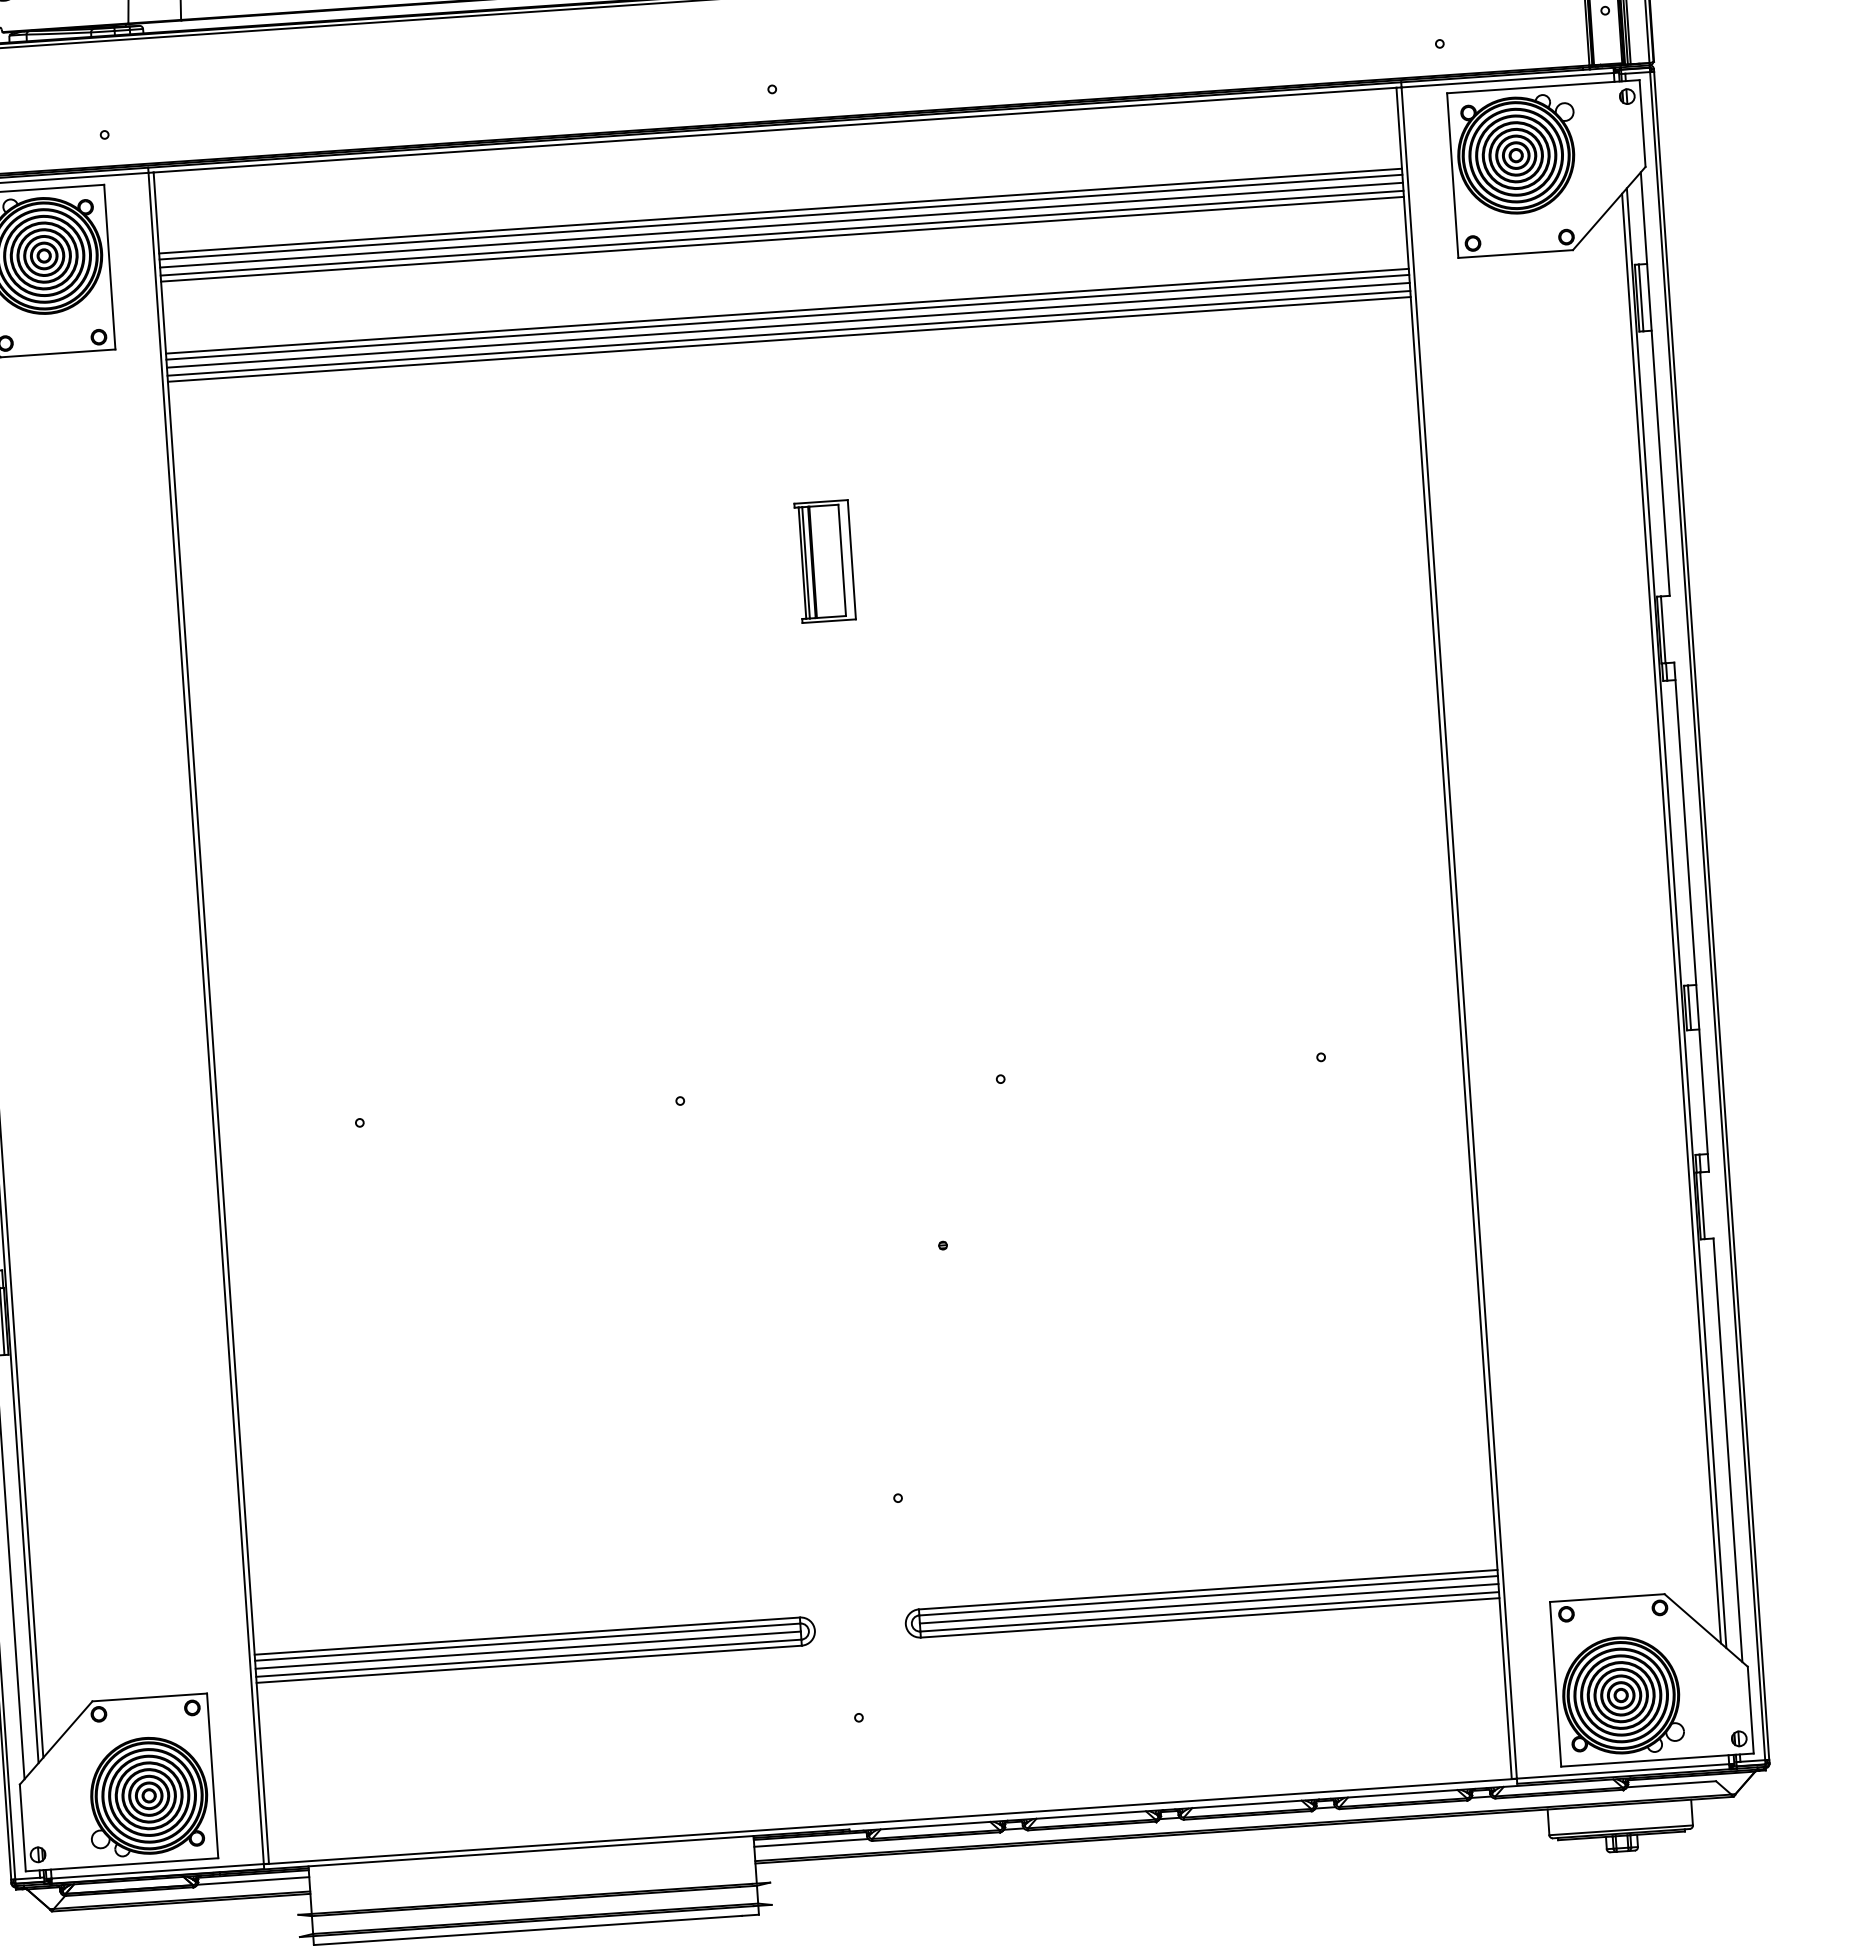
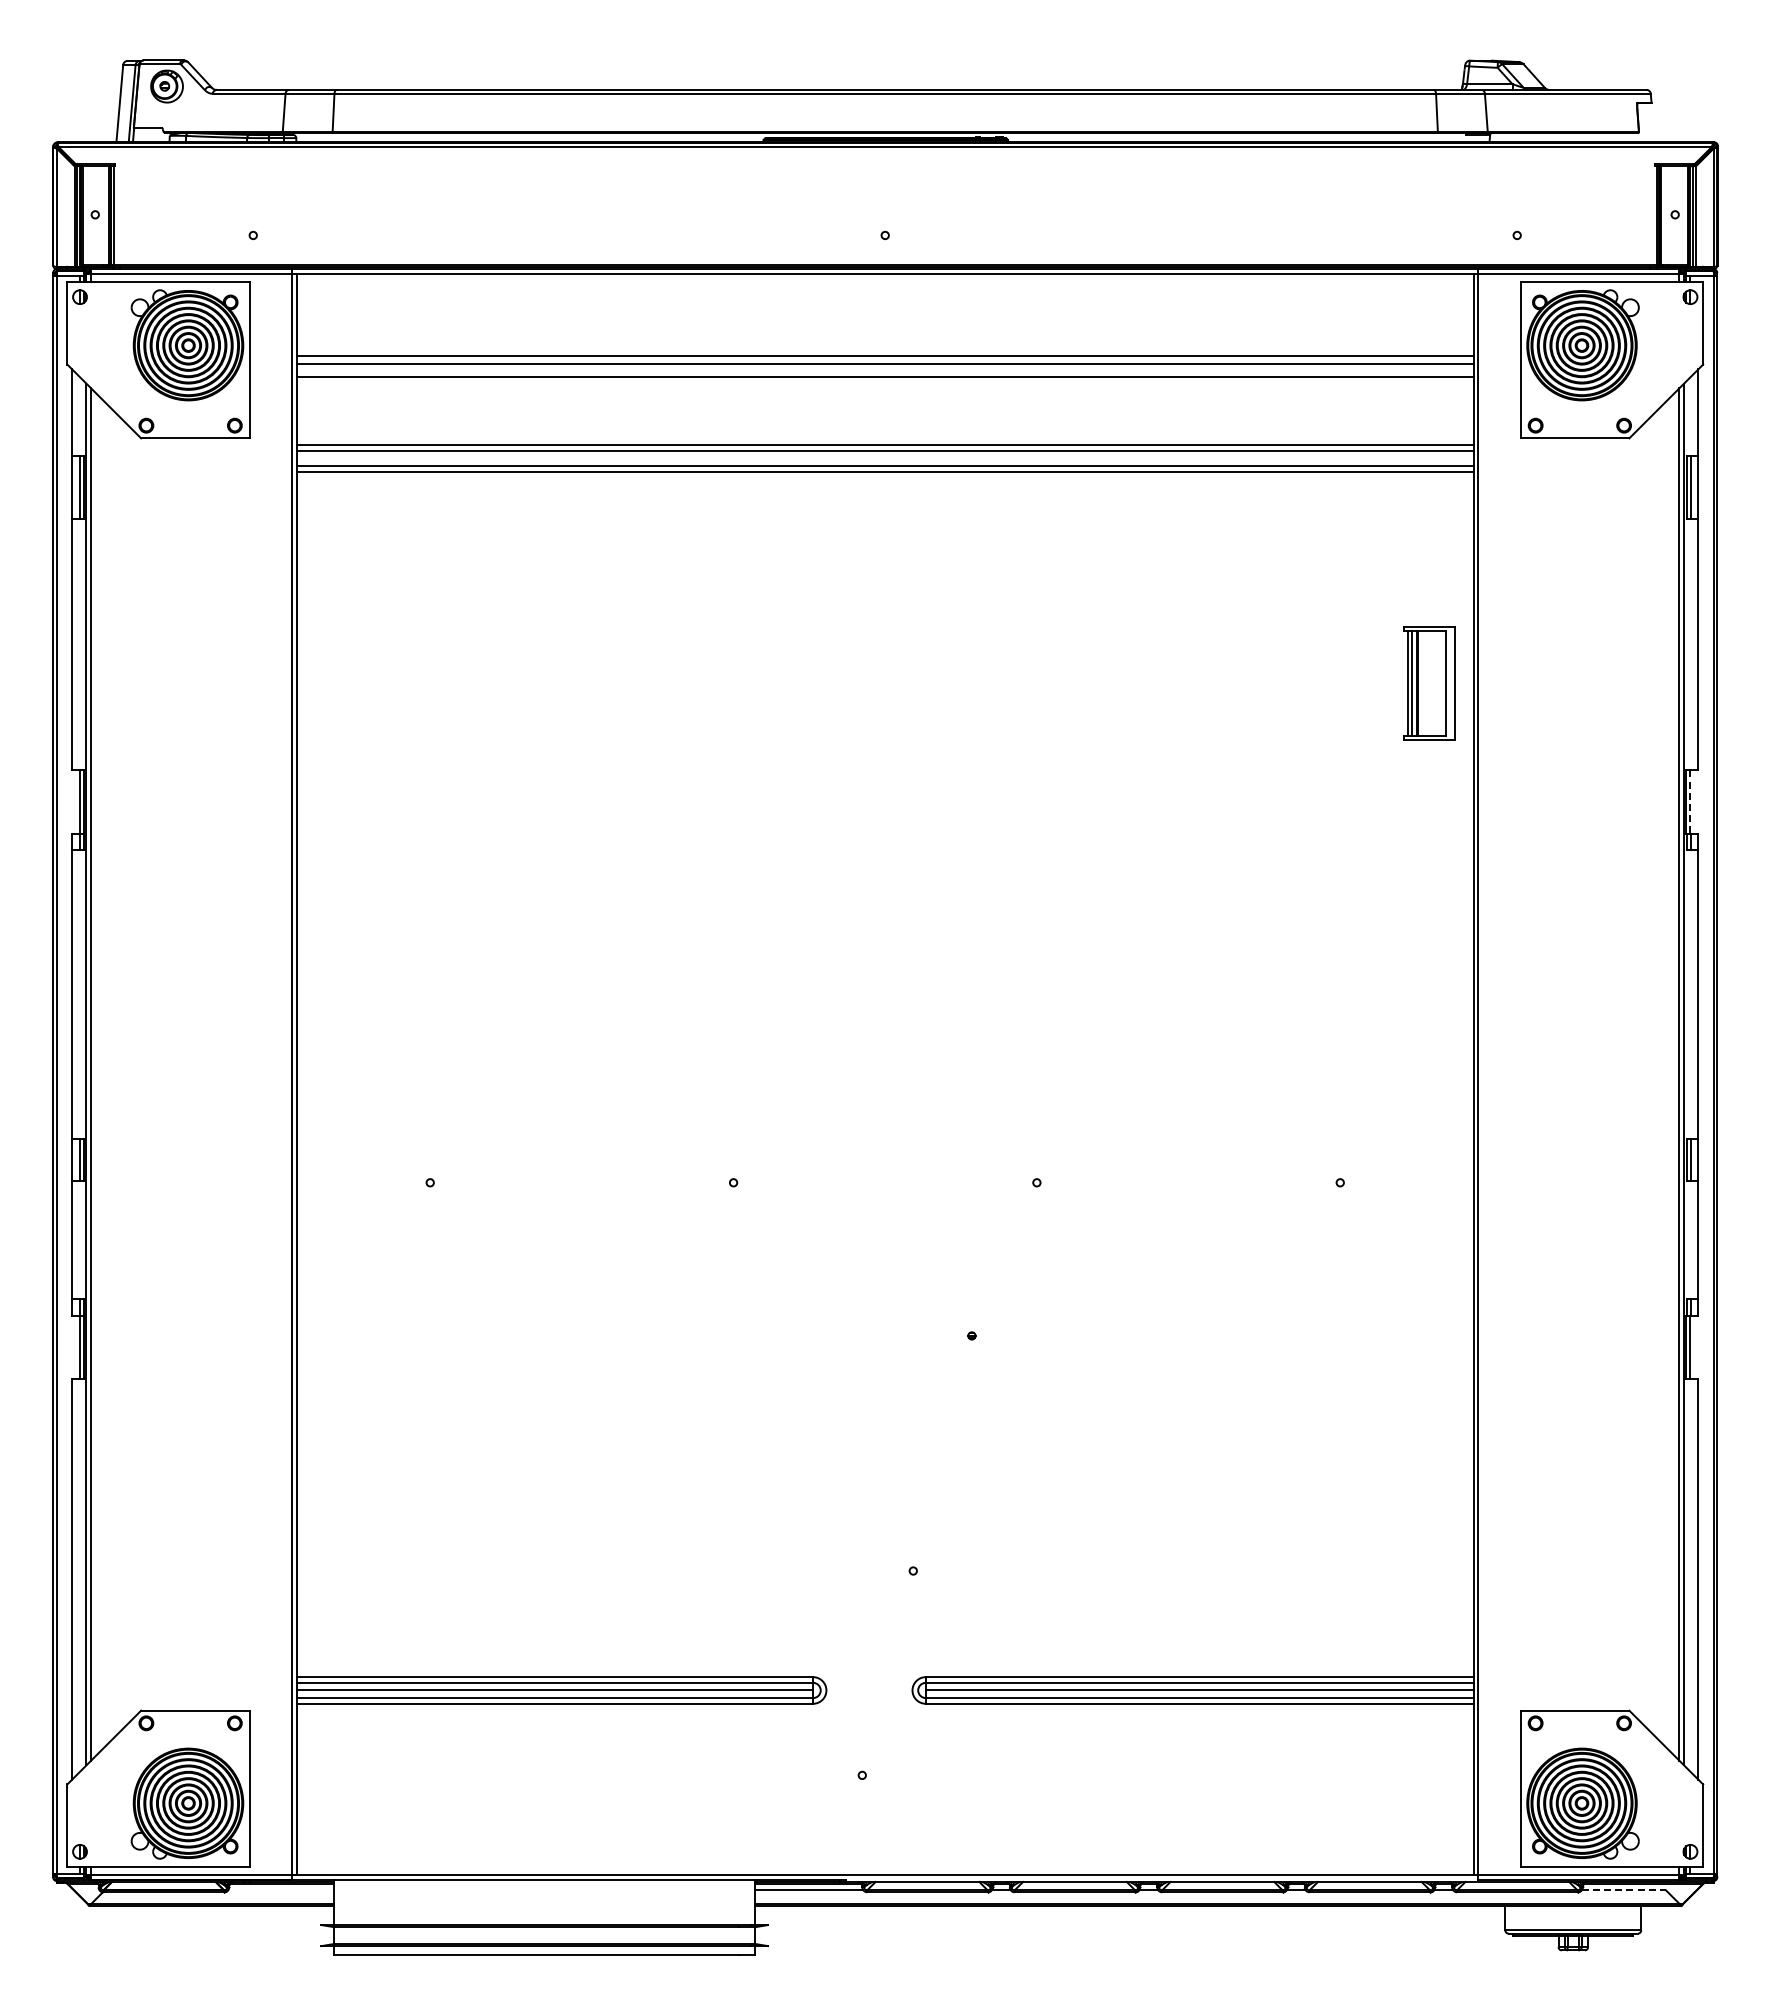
line: (780, 210) -> (885, 350), removed
line: (782, 233) -> (885, 371), removed
line: (788, 324) -> (885, 458), removed
part: (824, 561) -> (1429, 683), moved
line: (1663, 629) -> (1690, 801), solid -> dashed
line: (1672, 1784) -> (1624, 1890), solid -> dashed
line: (253, 1881) -> (281, 1890), removed

